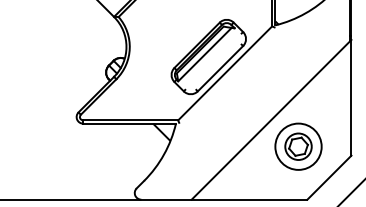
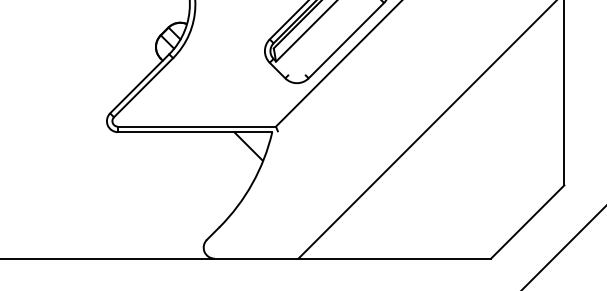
part: (298, 146) -> (476, 170), removed

